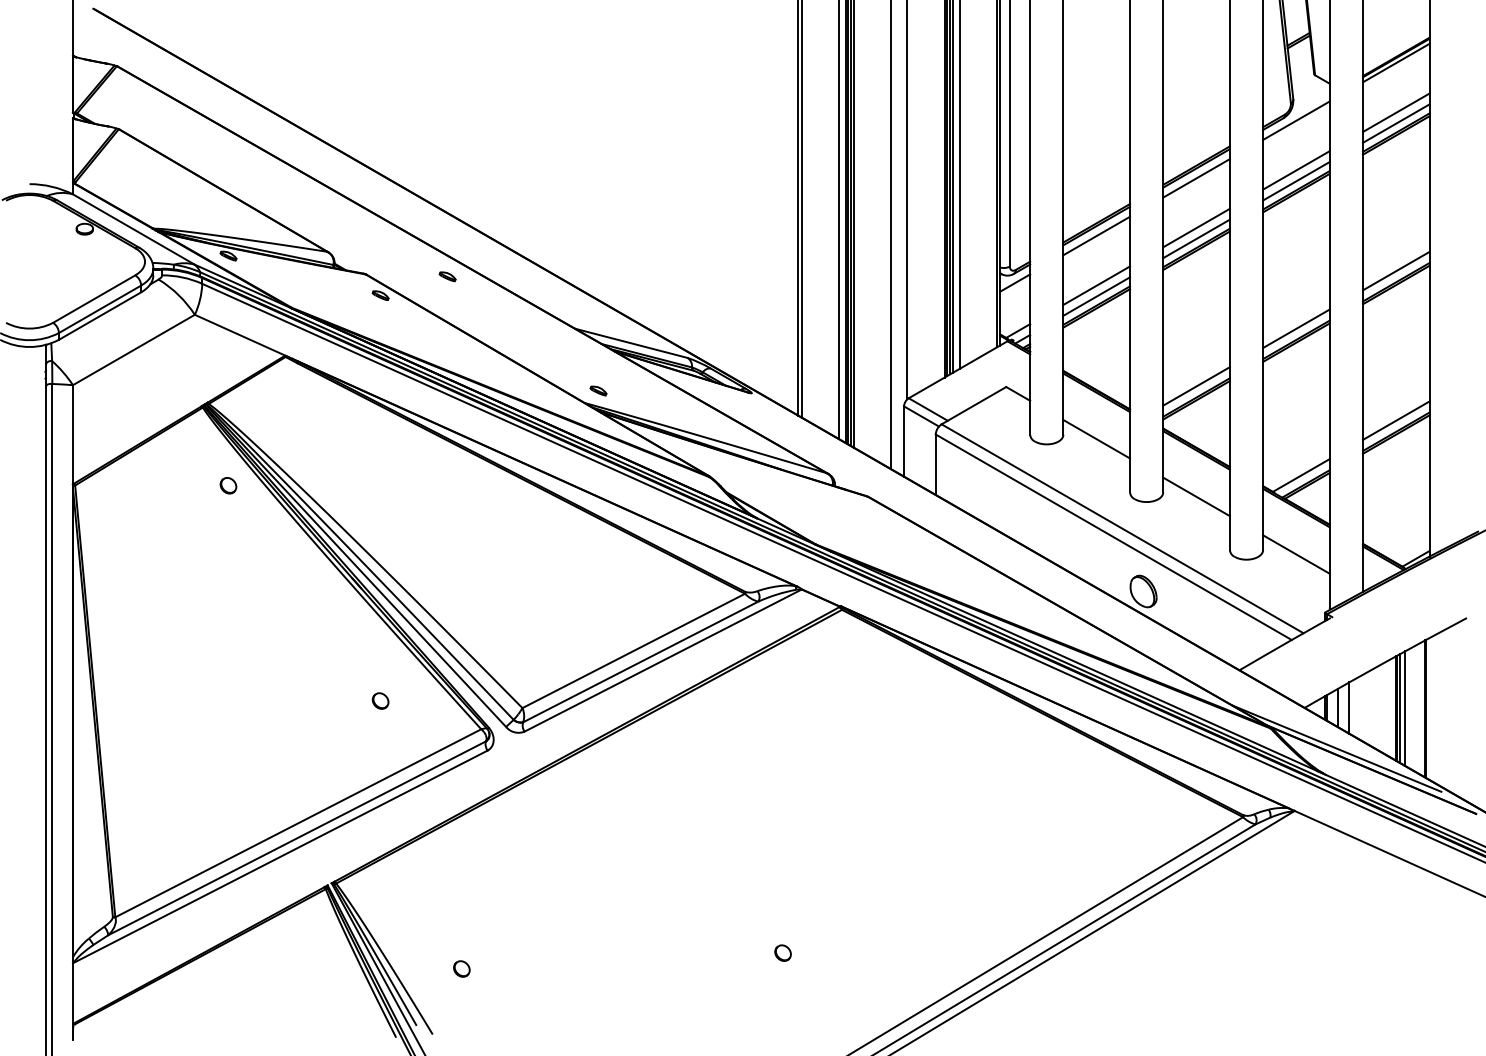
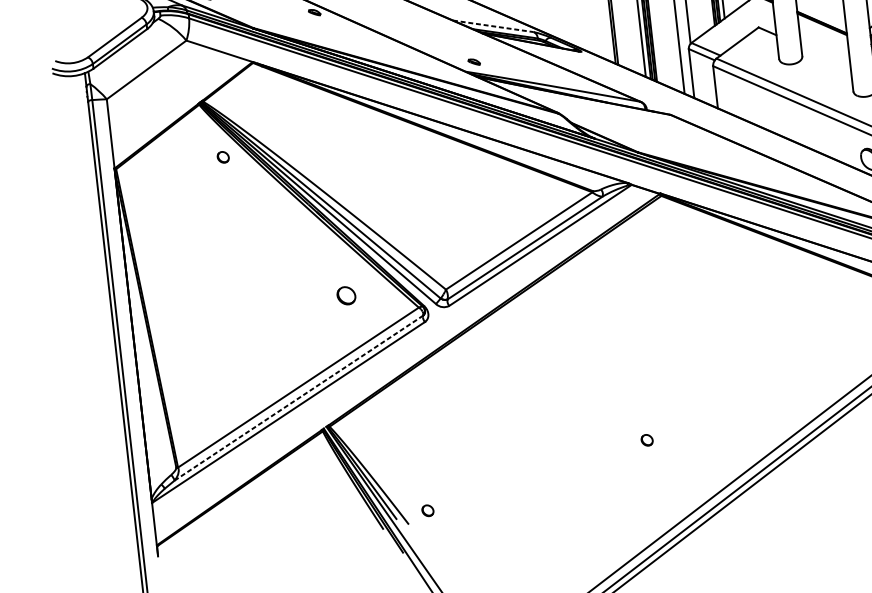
line: (631, 343) -> (493, 26), solid -> dashed
line: (1096, 439) -> (825, 57), removed
part: (380, 700) -> (346, 295), size x1.6
line: (297, 838) -> (299, 398), solid -> dashed
part: (461, 968) -> (427, 510), moved

